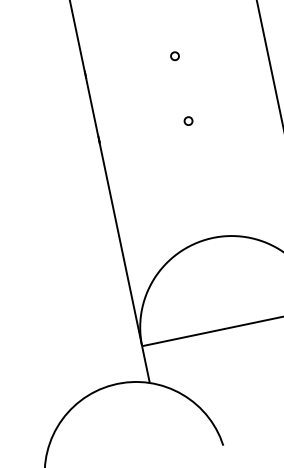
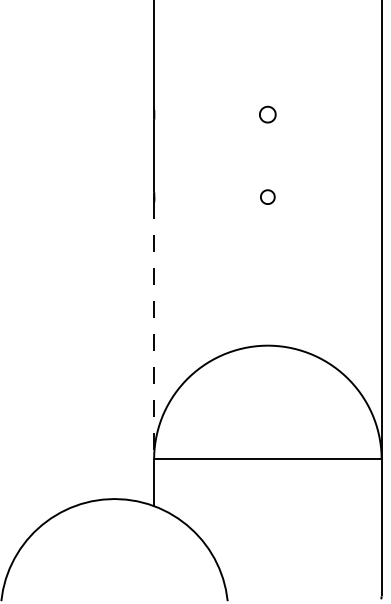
part: (174, 56) -> (267, 114), size x1.6
part: (188, 121) -> (267, 197), size x1.4
line: (121, 244) -> (154, 330), solid -> dashed

